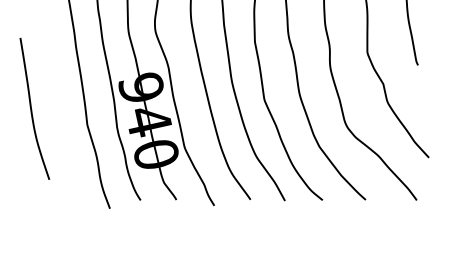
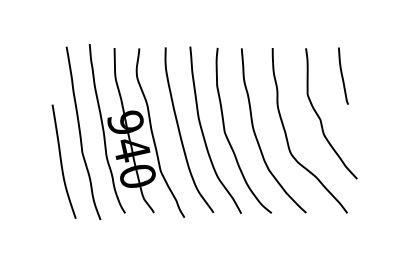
curve: (32, 109) -> (62, 162), moved

